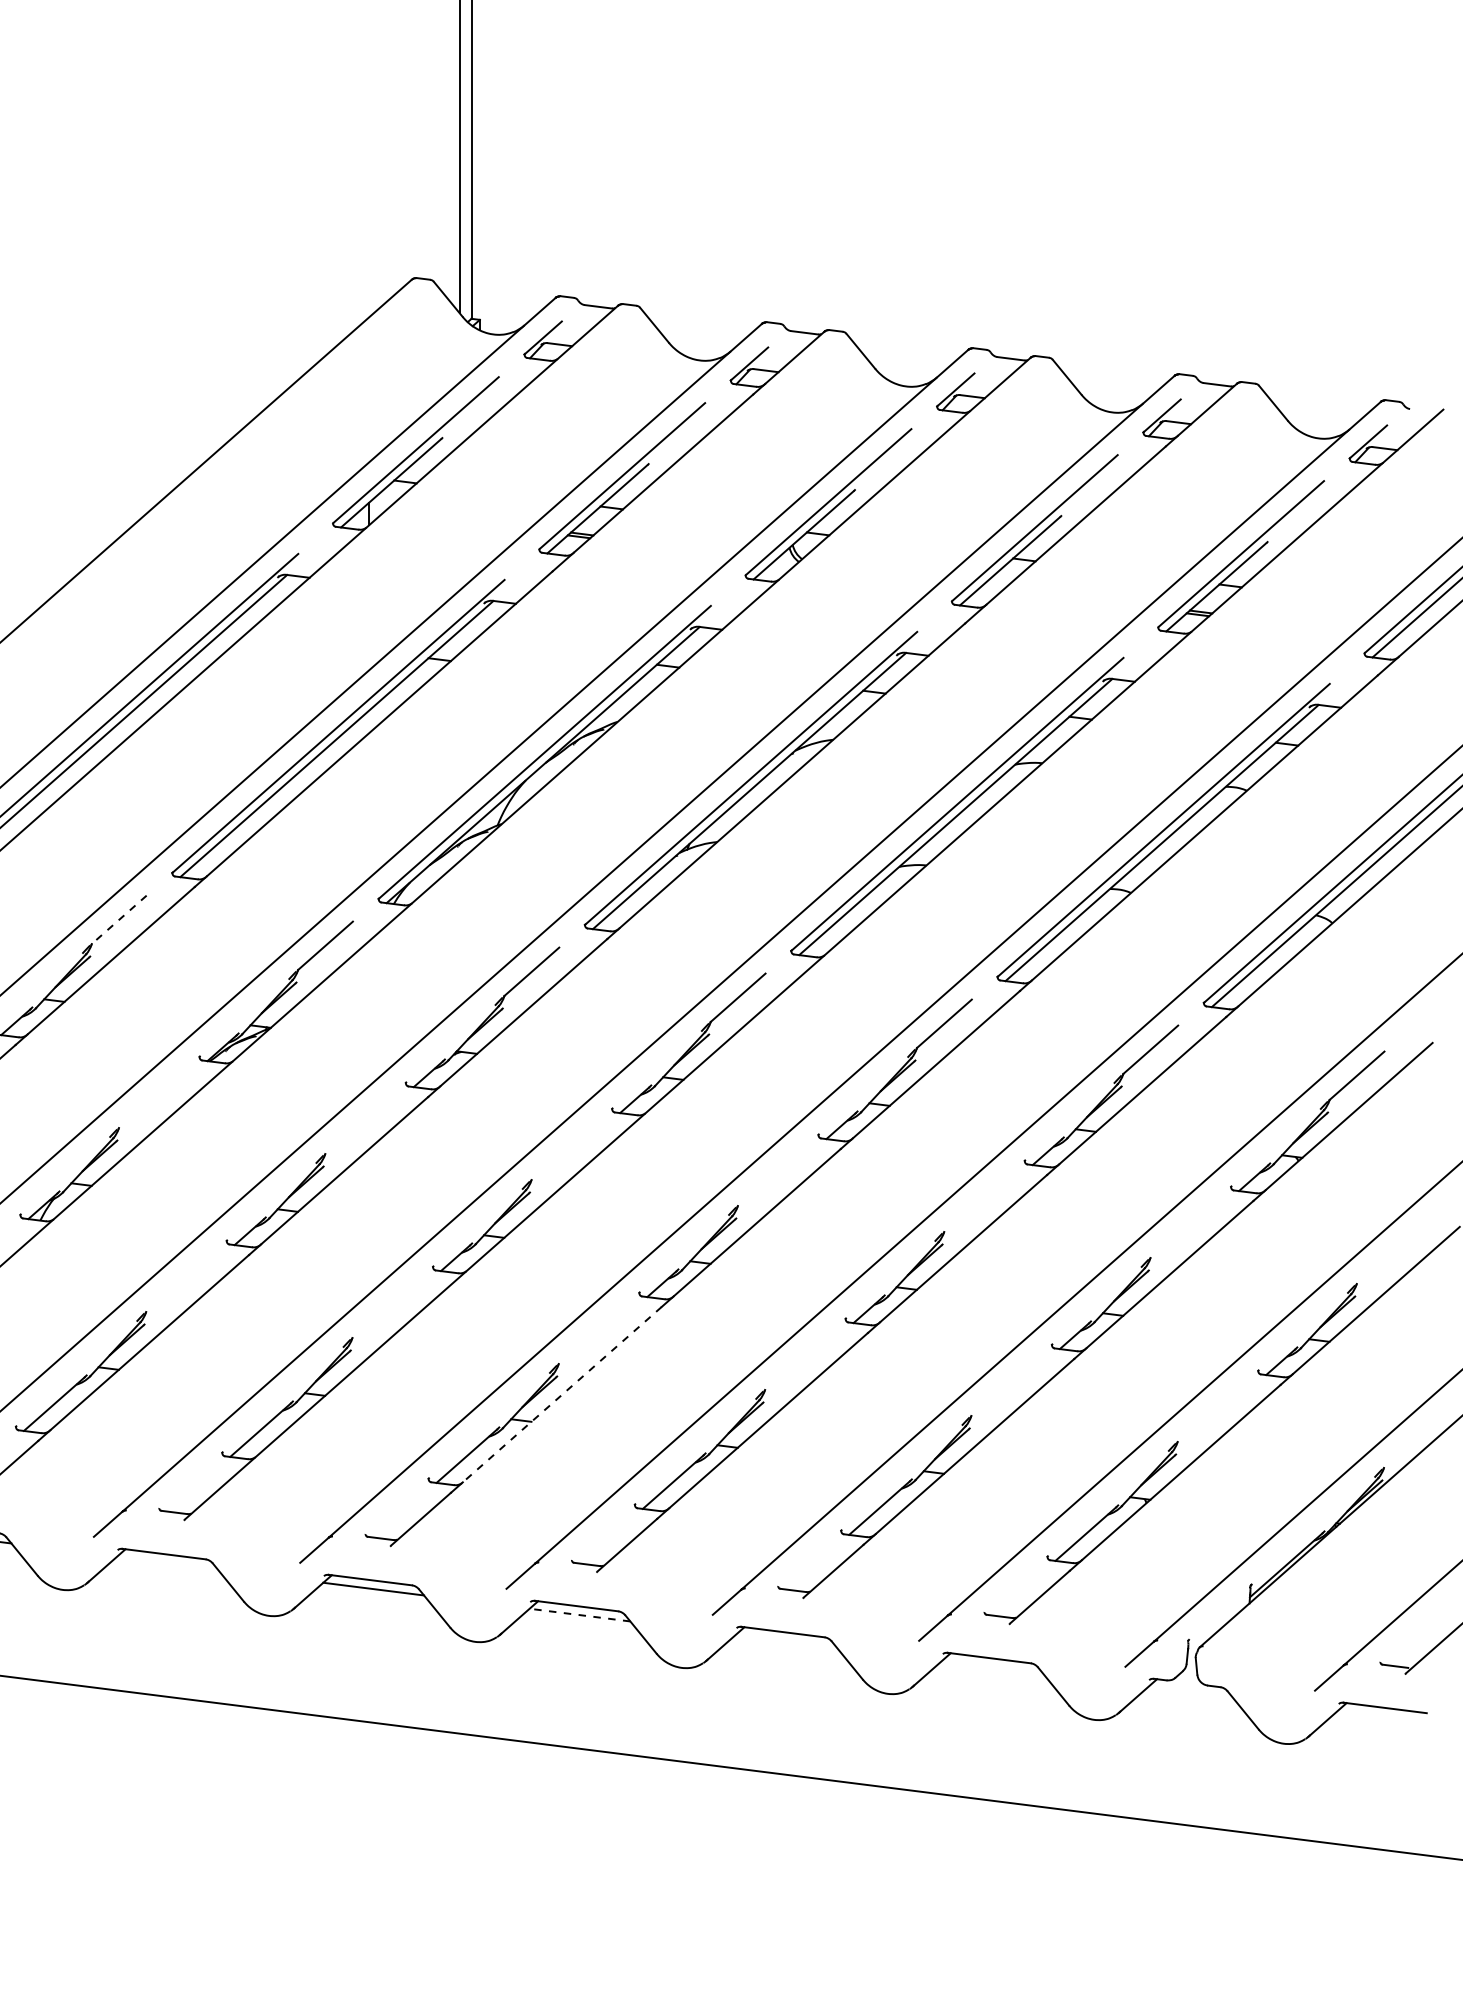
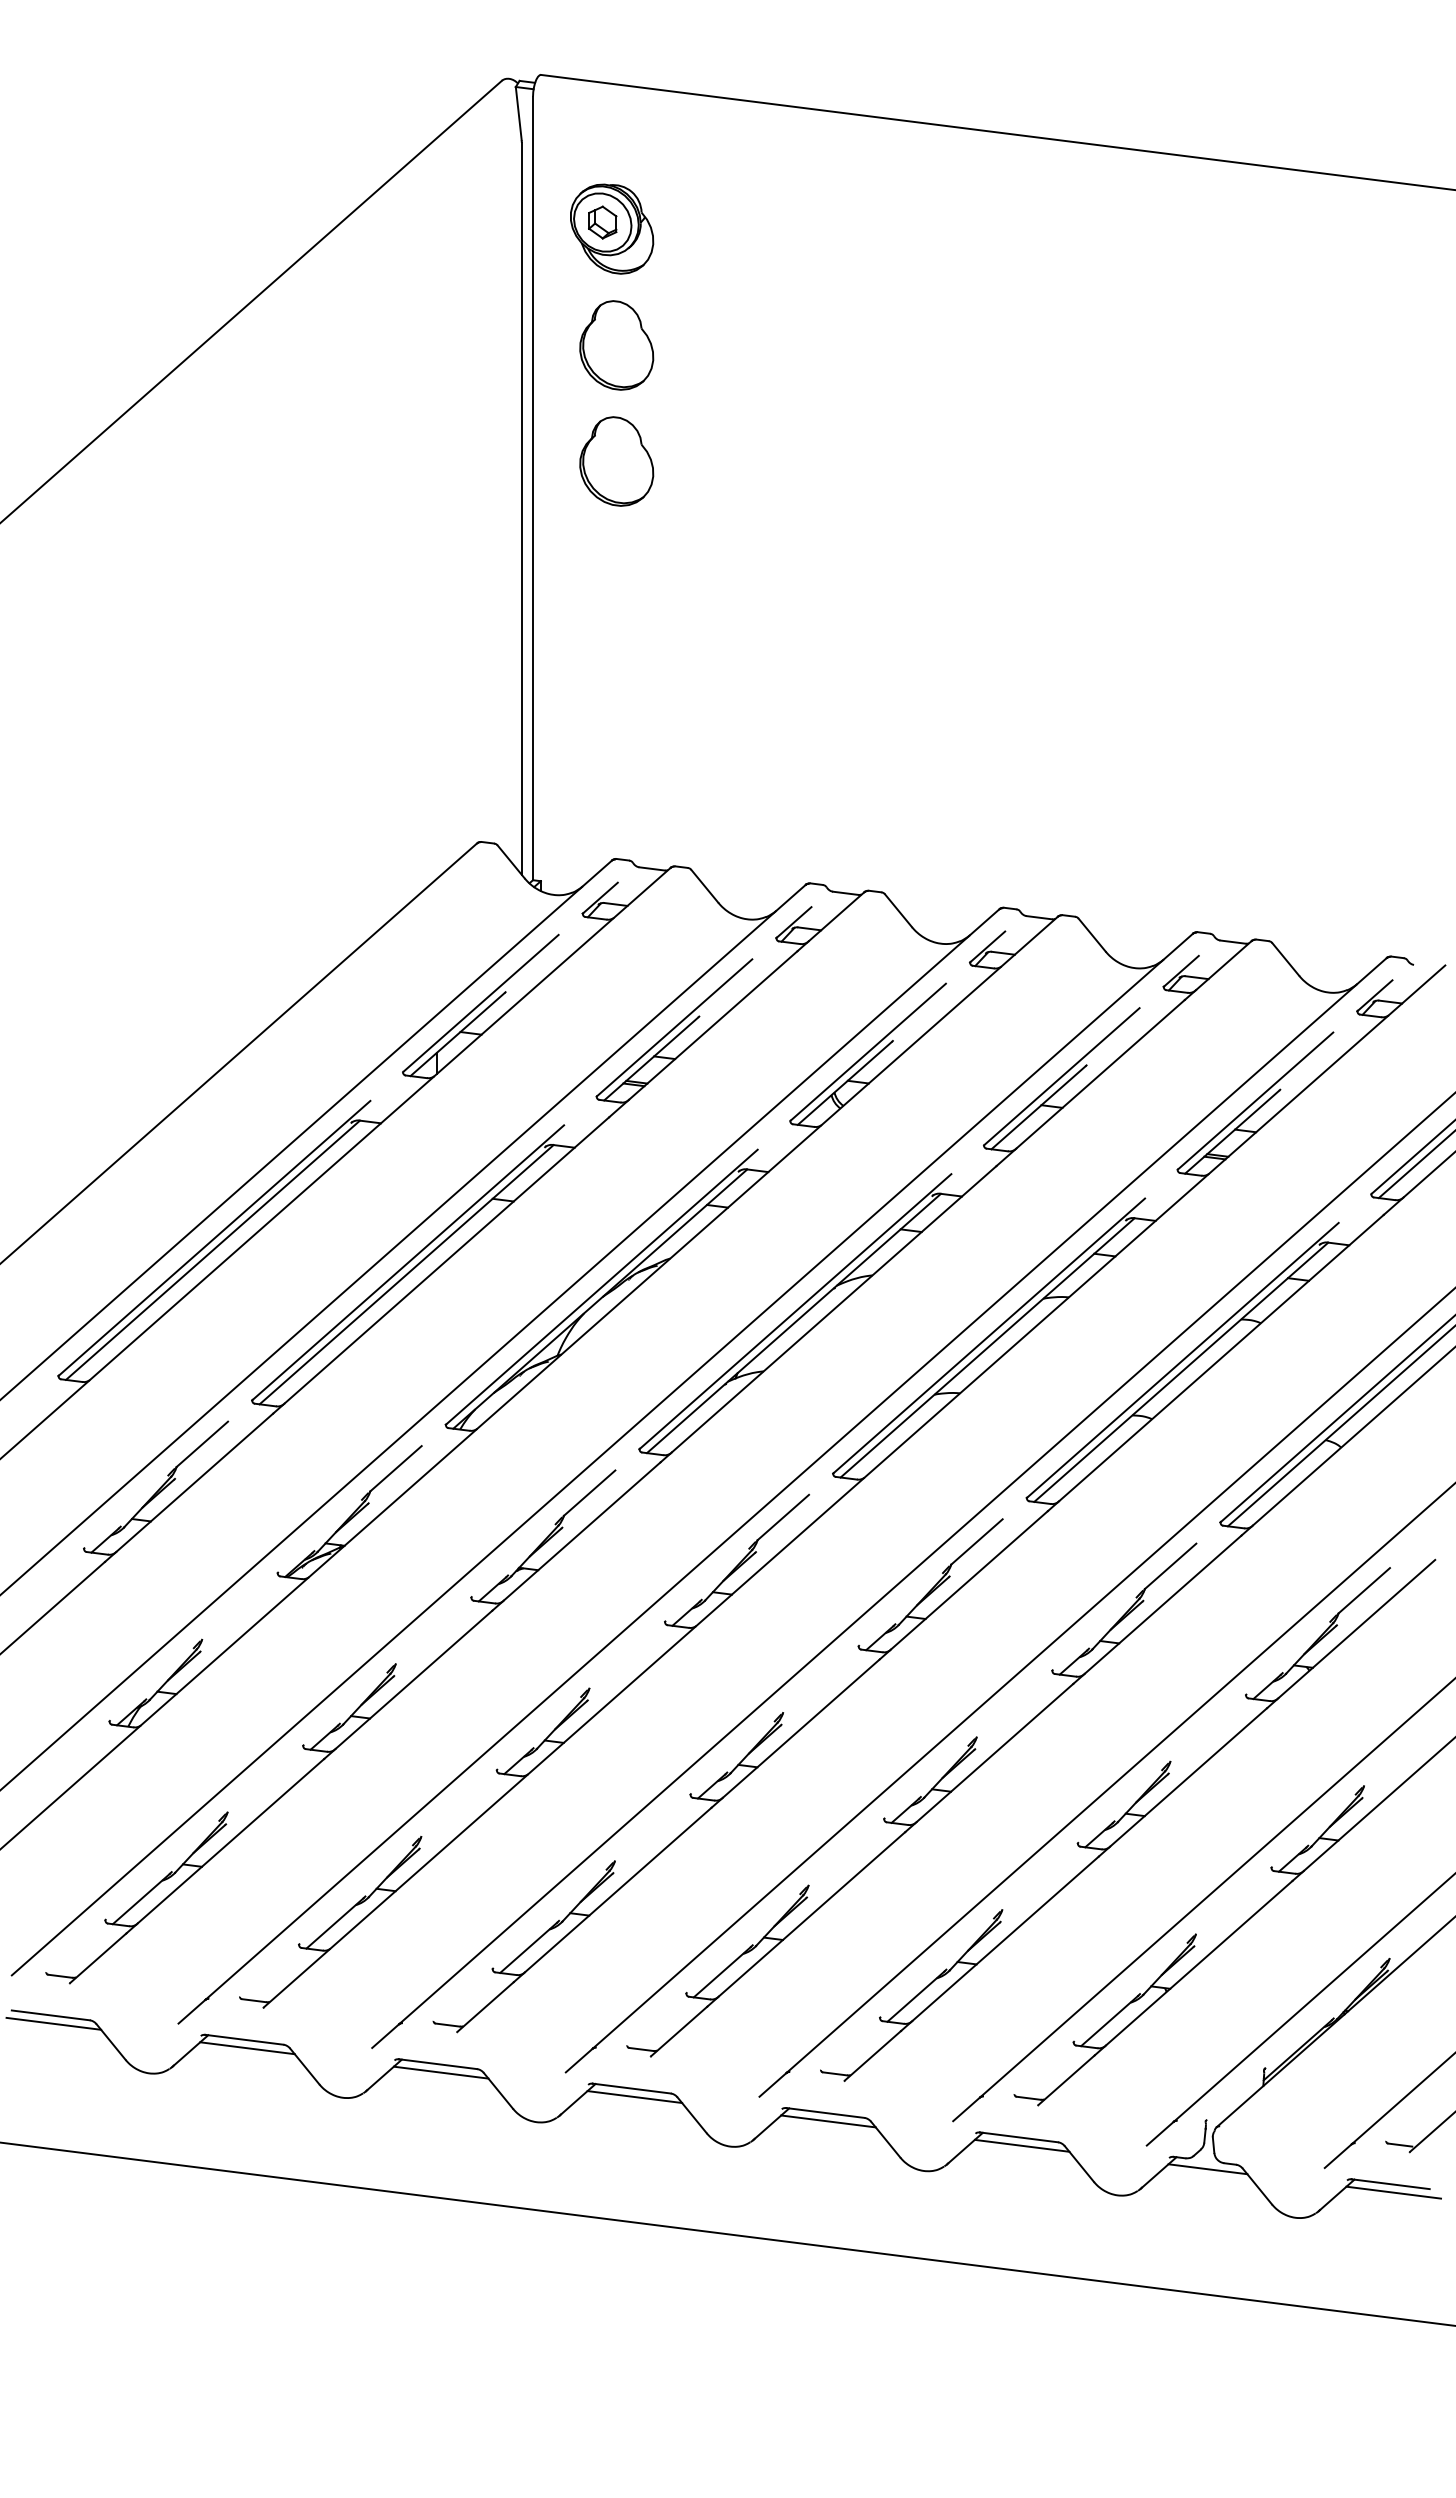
line: (118, 919) -> (201, 1444), dashed -> solid
line: (561, 1395) -> (617, 1890), dashed -> solid
line: (167, 1563) -> (247, 2048), added
line: (579, 1615) -> (634, 2097), dashed -> solid
line: (786, 1641) -> (828, 2121), added
line: (991, 1666) -> (1021, 2145), added
line: (1190, 1692) -> (1207, 2169), added
line: (1388, 1716) -> (1393, 2192), added

